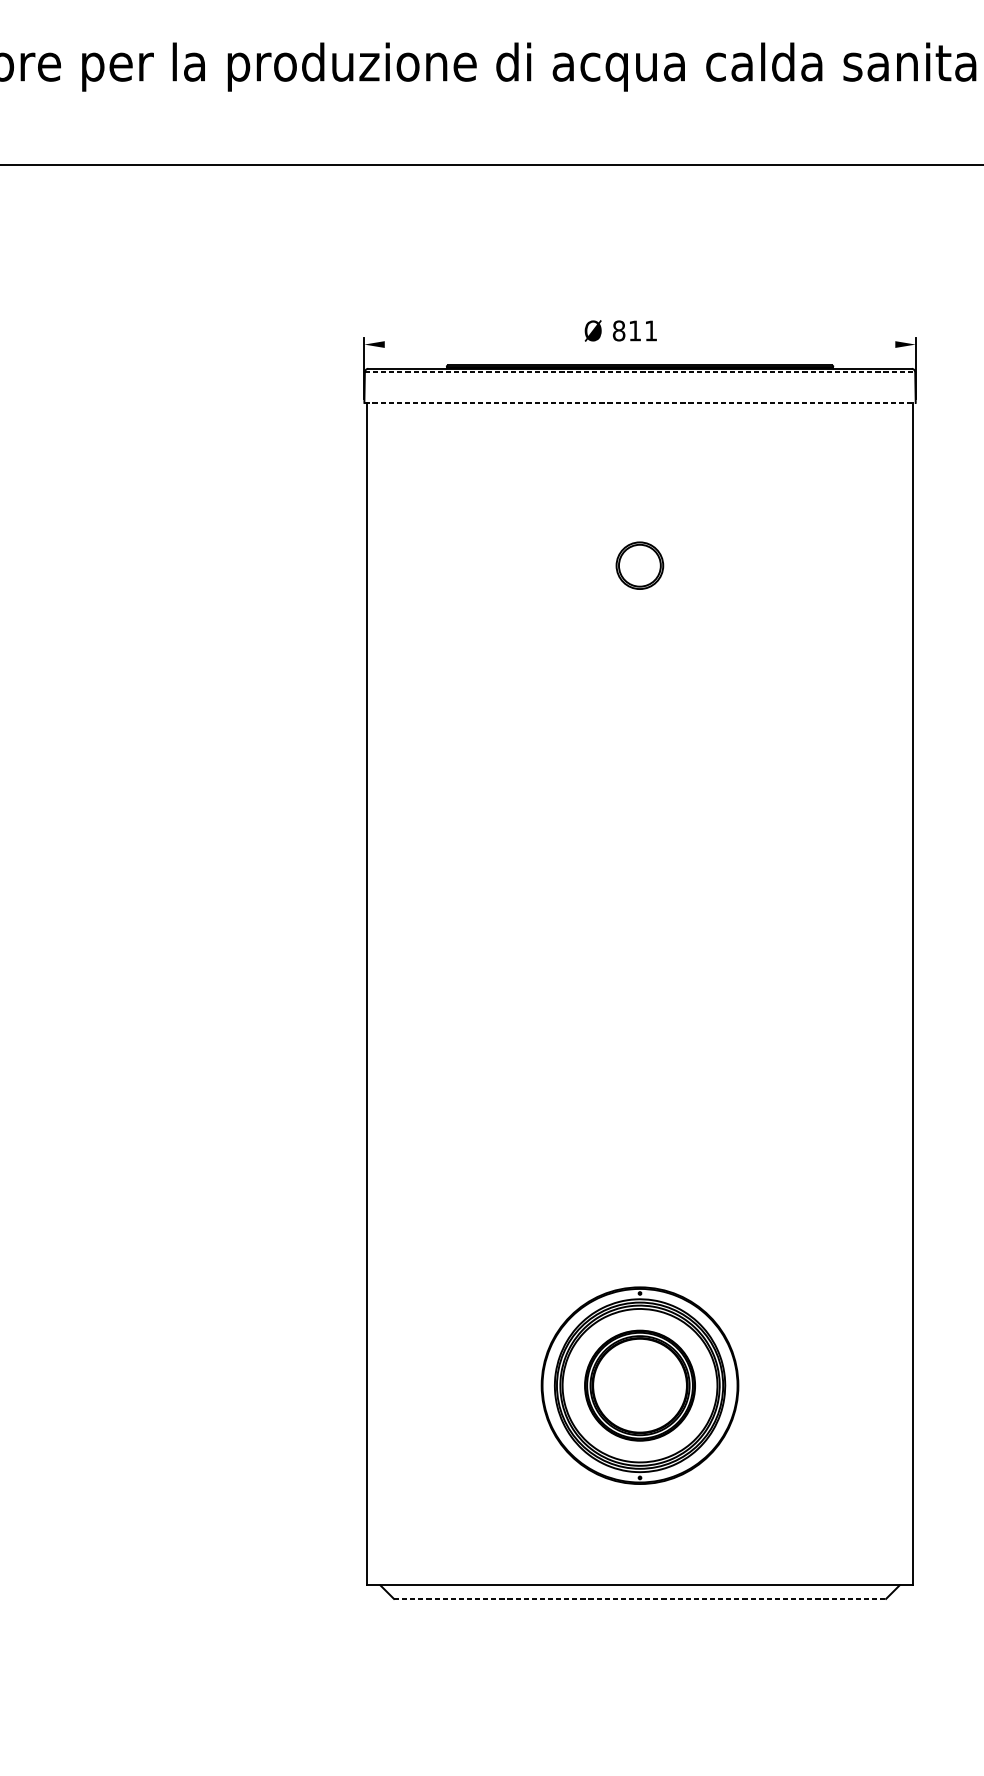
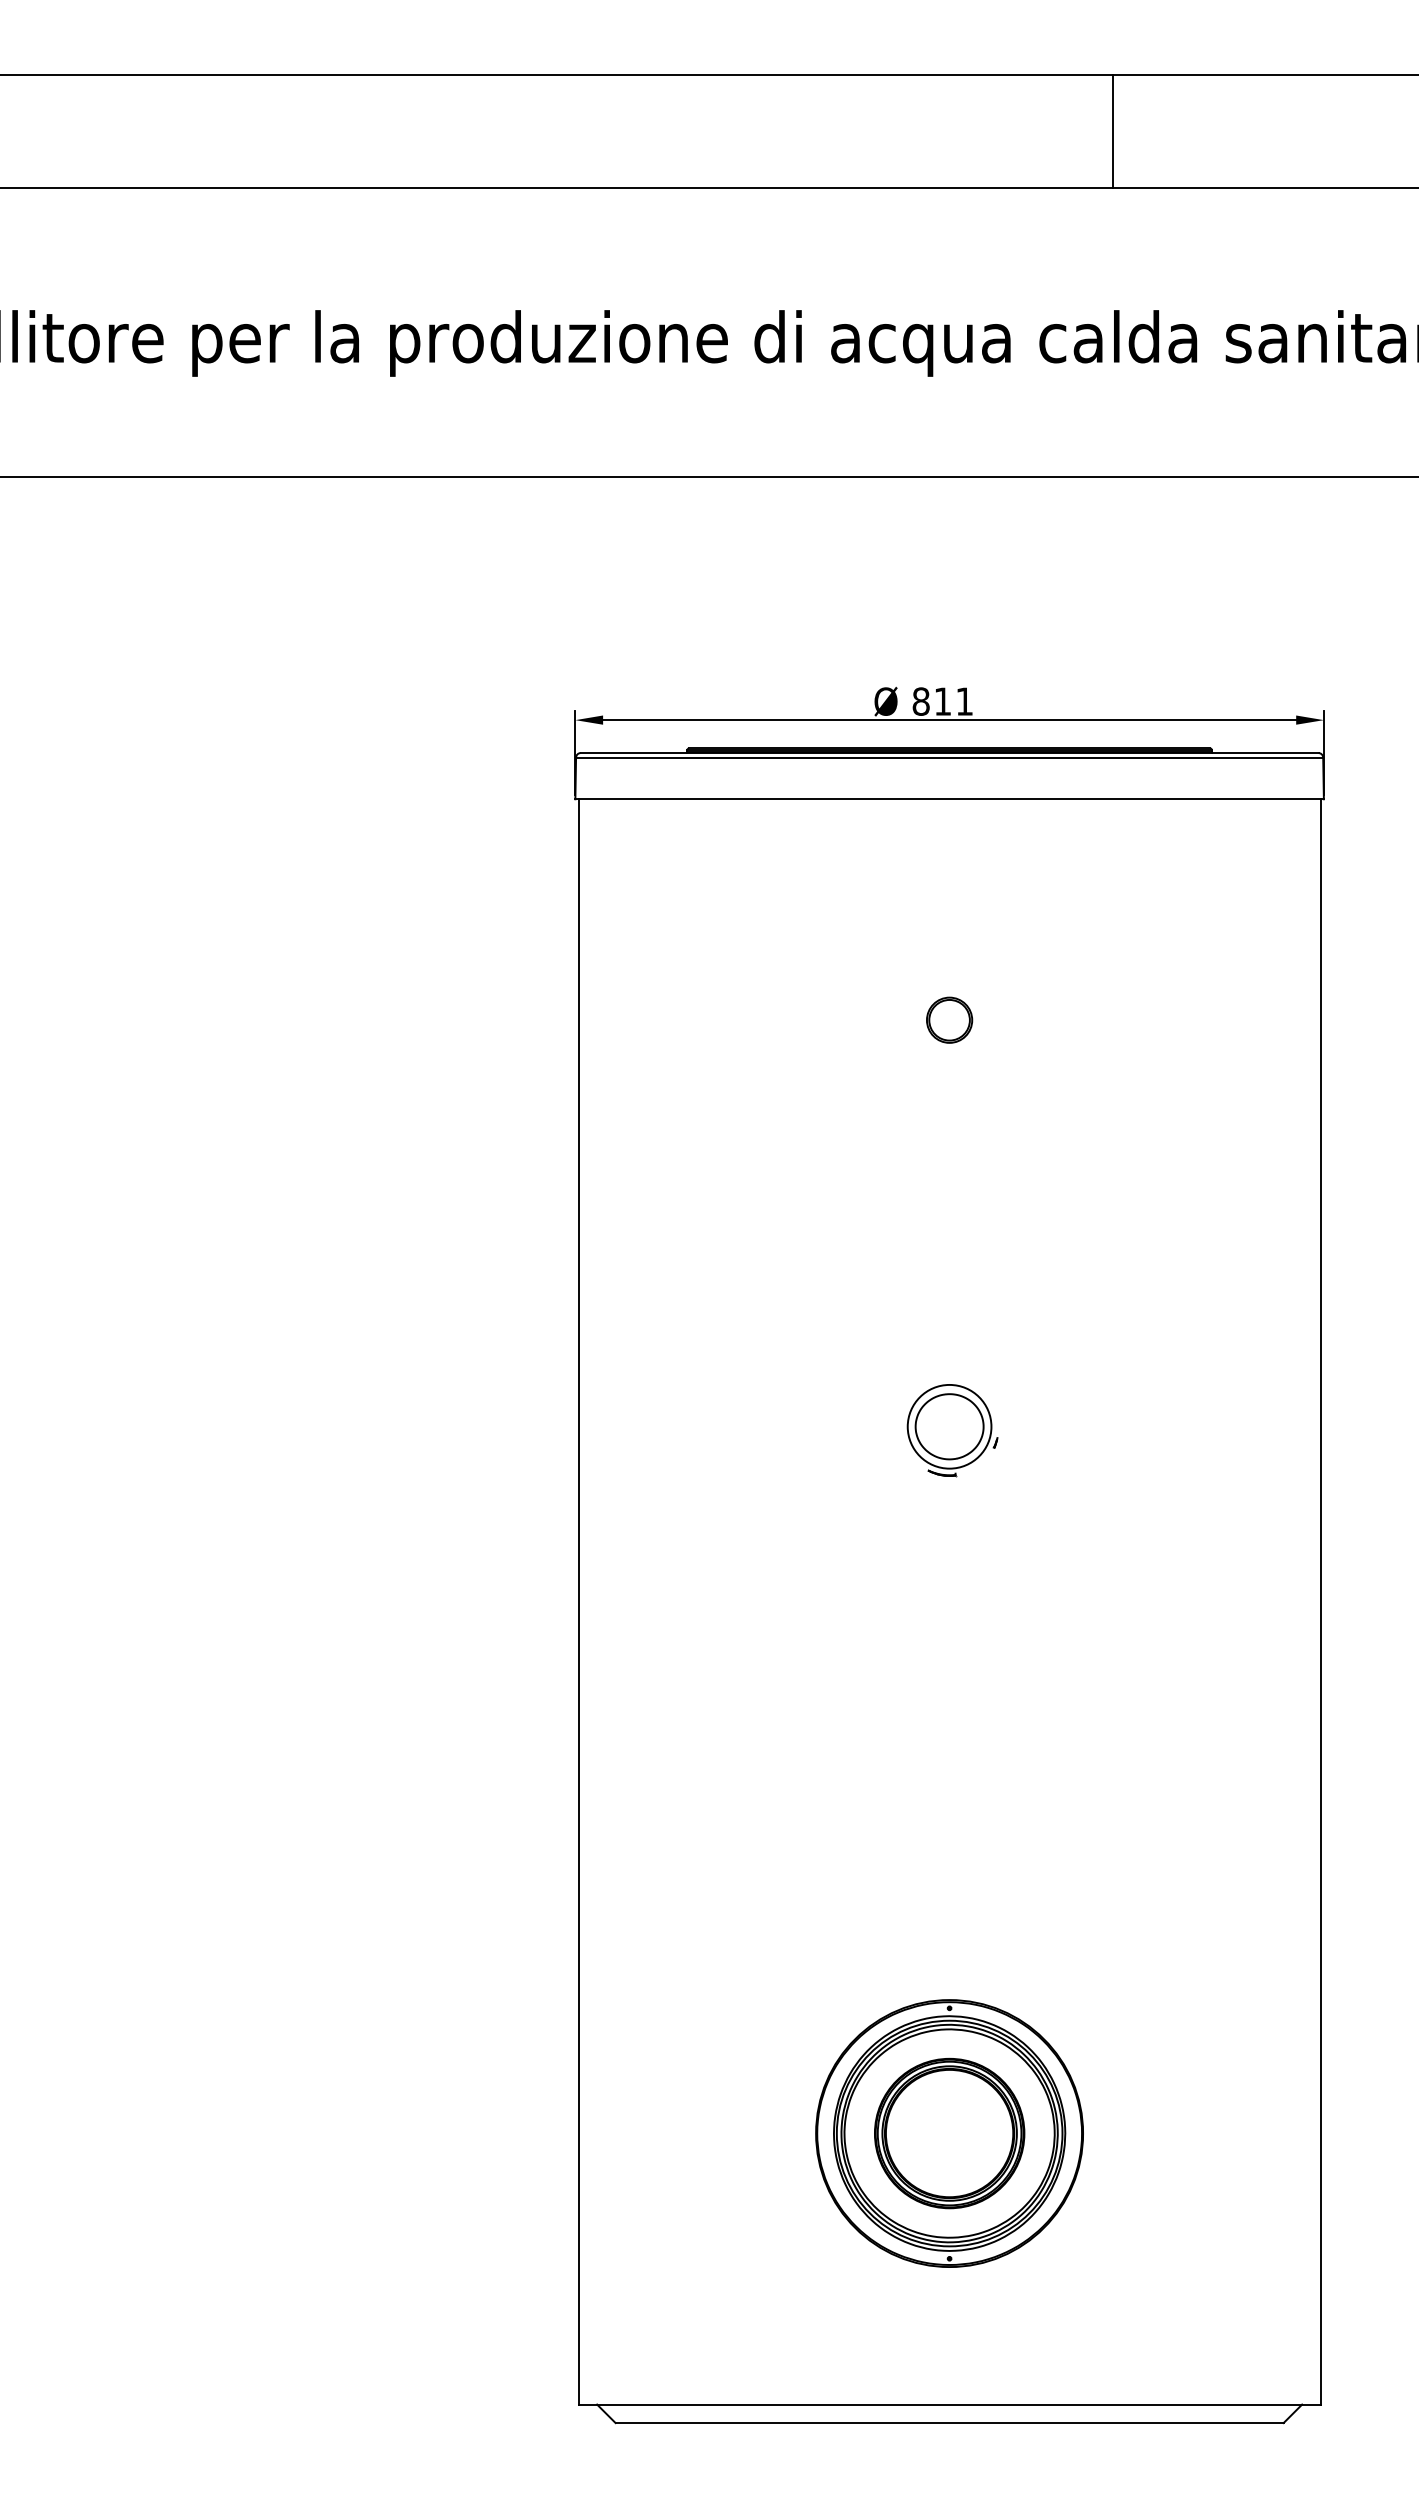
line: (639, 344) -> (949, 720), added
line: (639, 372) -> (949, 757), dashed -> solid
line: (640, 403) -> (950, 799), dashed -> solid
part: (639, 565) -> (949, 1019), size x0.71
part: (642, 867) -> (952, 1430), added
line: (640, 1599) -> (950, 2423), dashed -> solid

